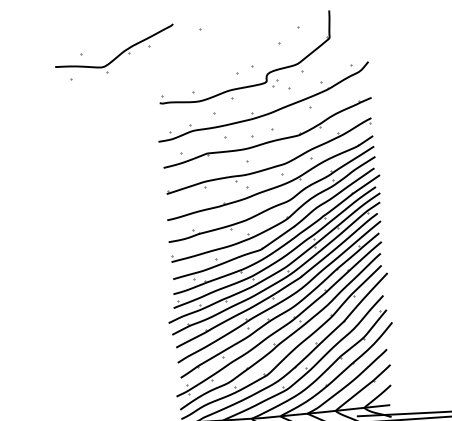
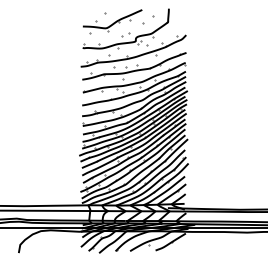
part: (114, 52) -> (112, 21), moved

